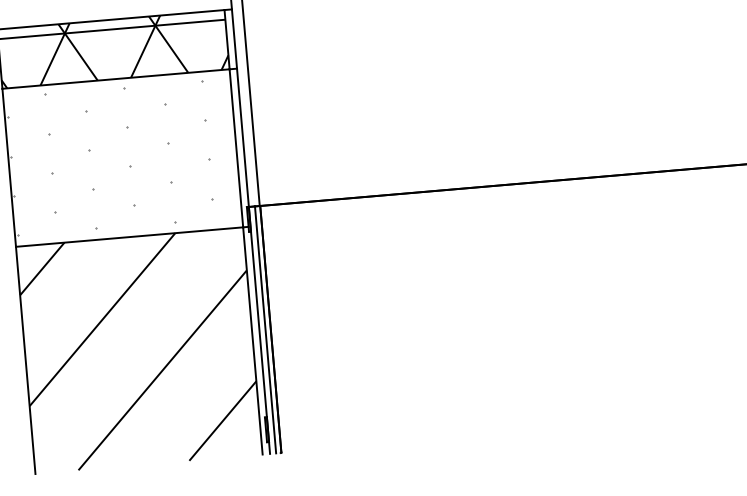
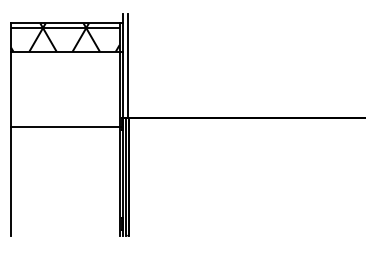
hatch: (110, 157) -> (59, 88), removed
hatch: (139, 350) -> (65, 181), removed

